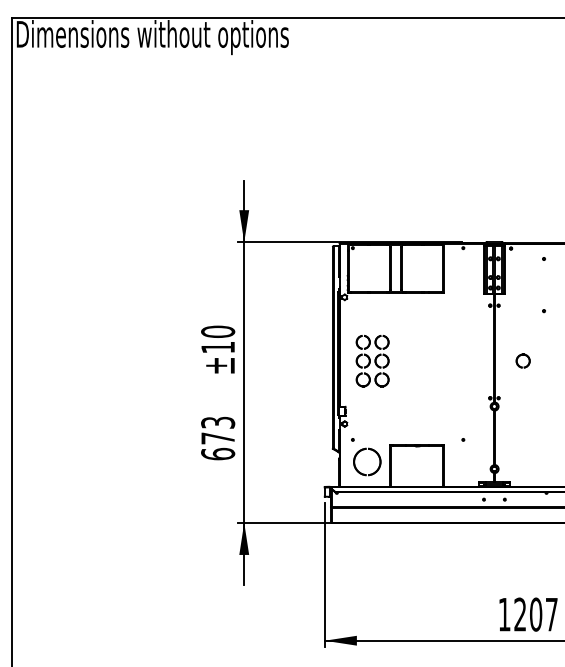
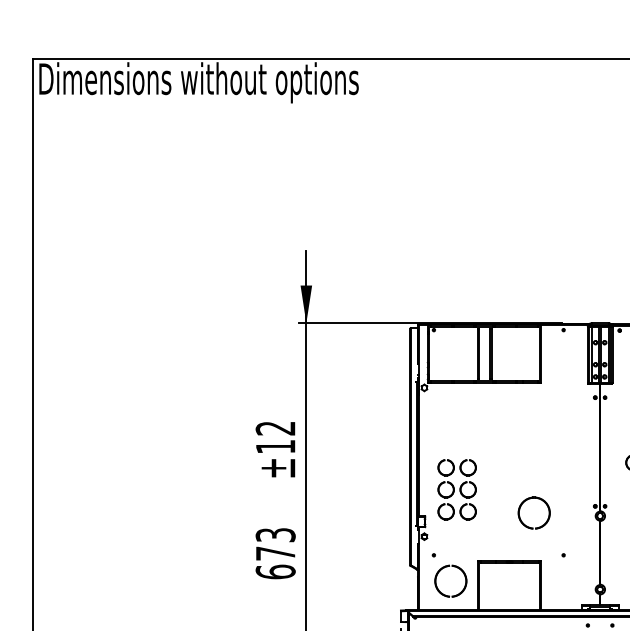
text: (218, 331) -> (276, 427), ±10 -> ±12
part: (372, 361) -> (456, 490), moved
part: (446, 395) -> (543, 503), added

